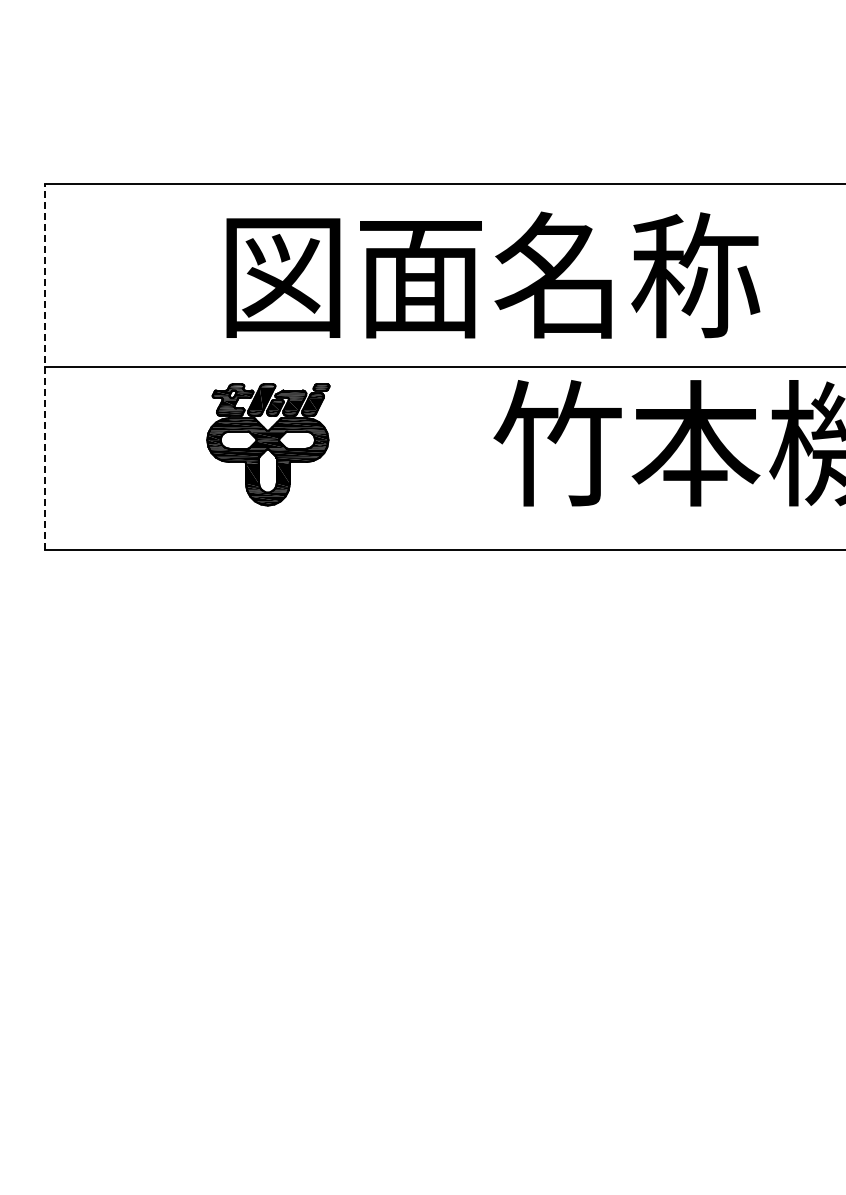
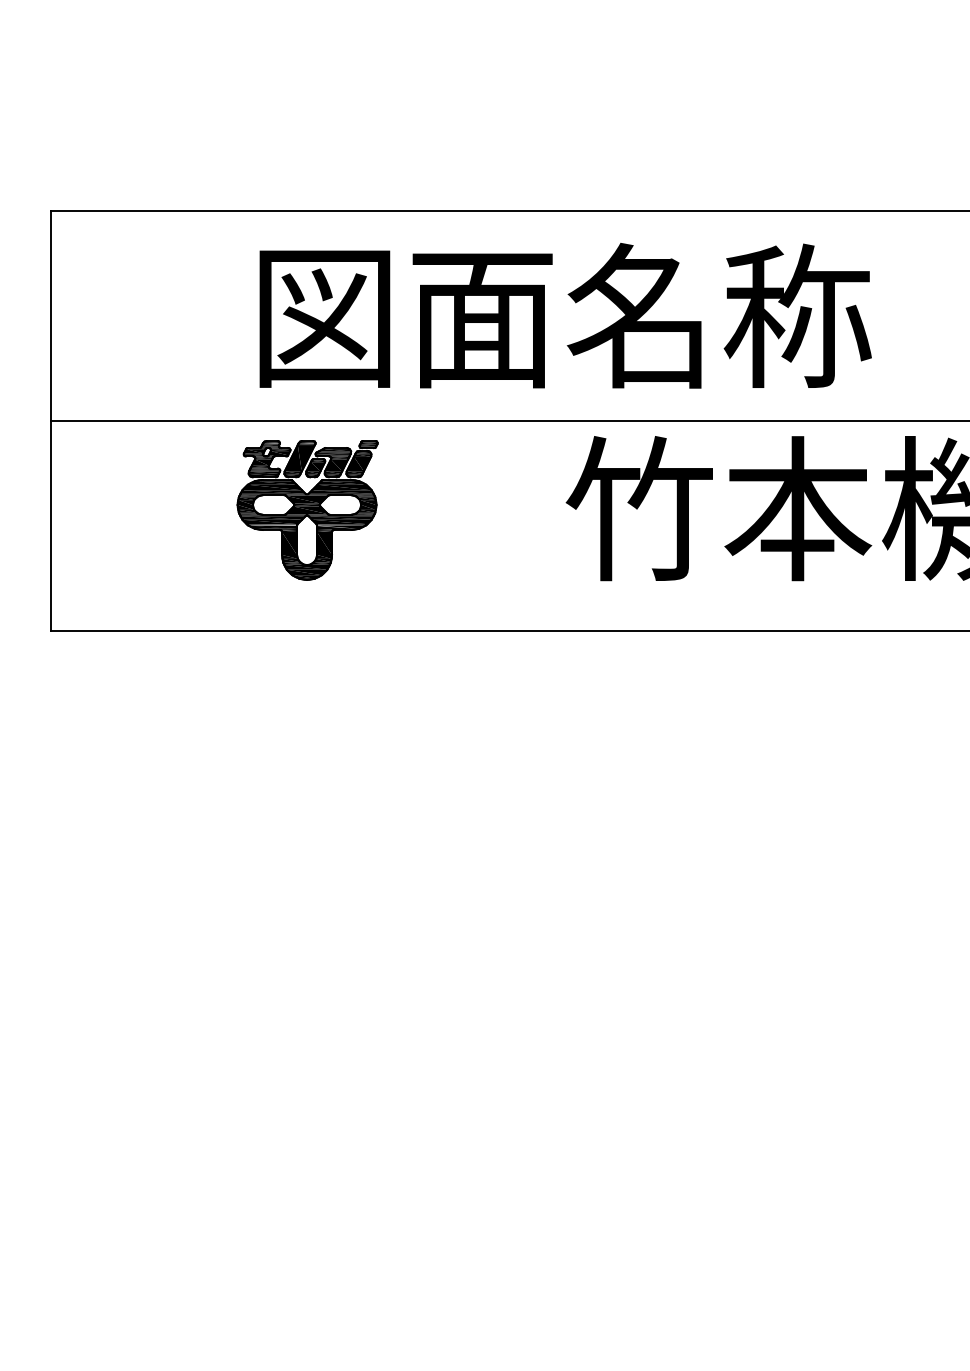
line: (44, 367) -> (50, 421), dashed -> solid

